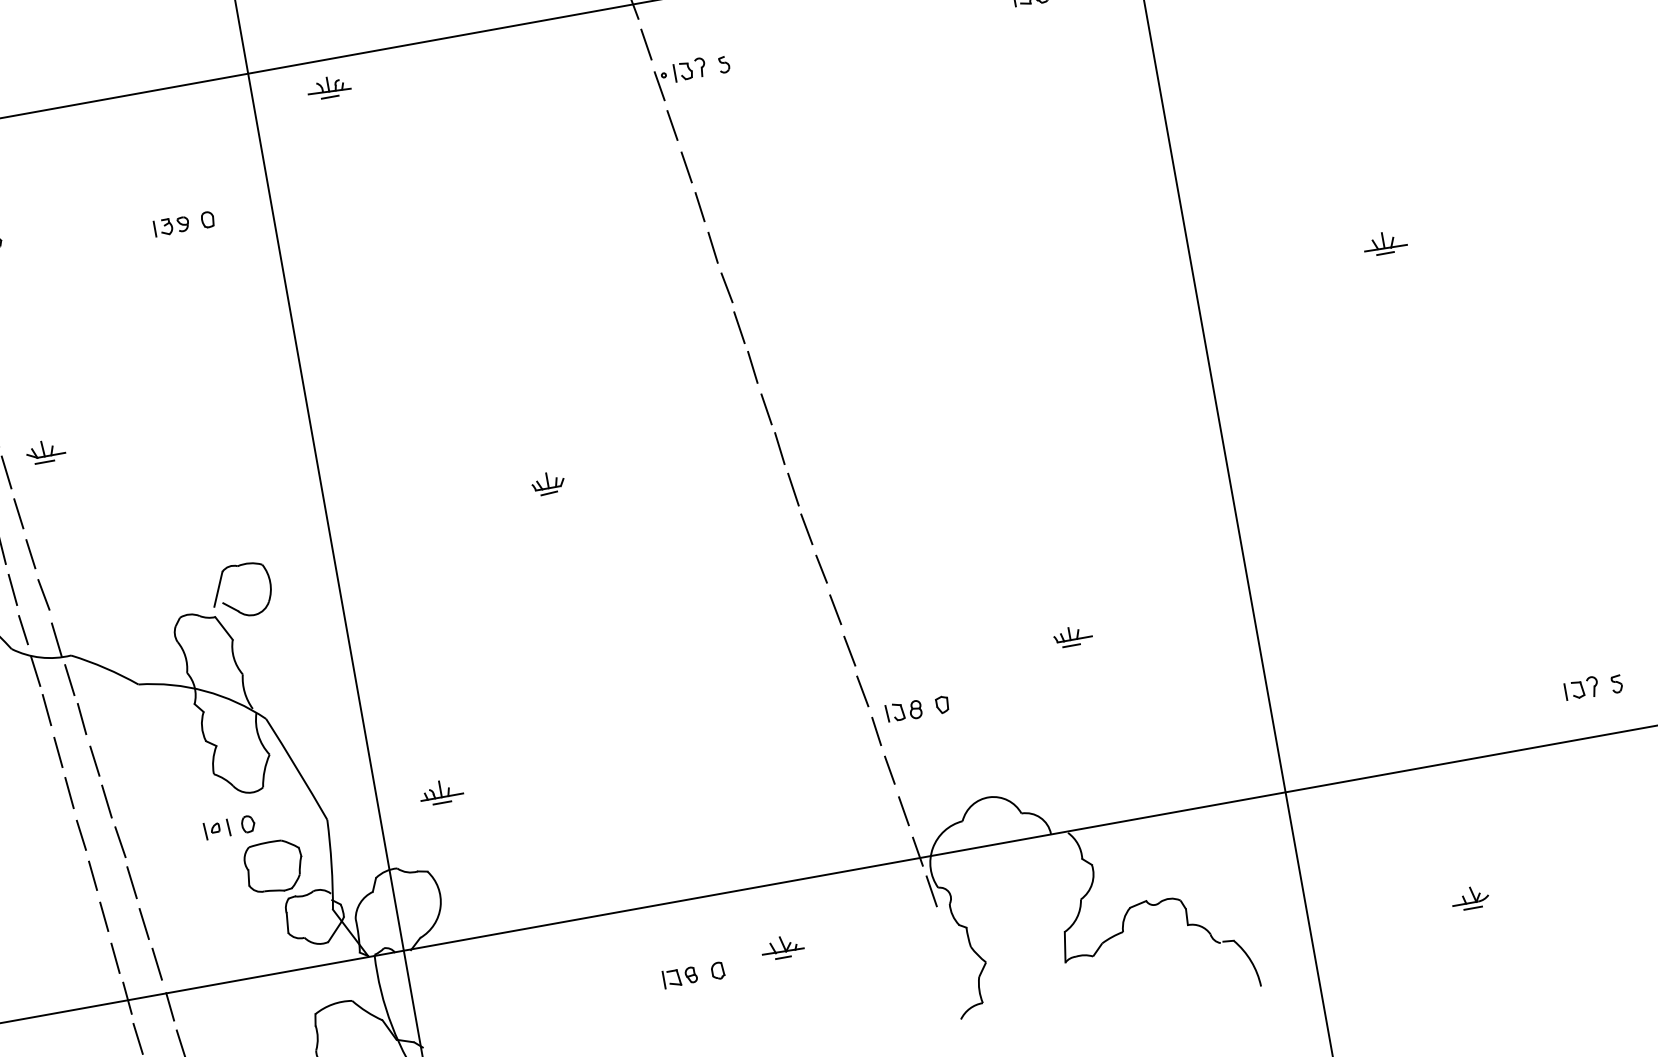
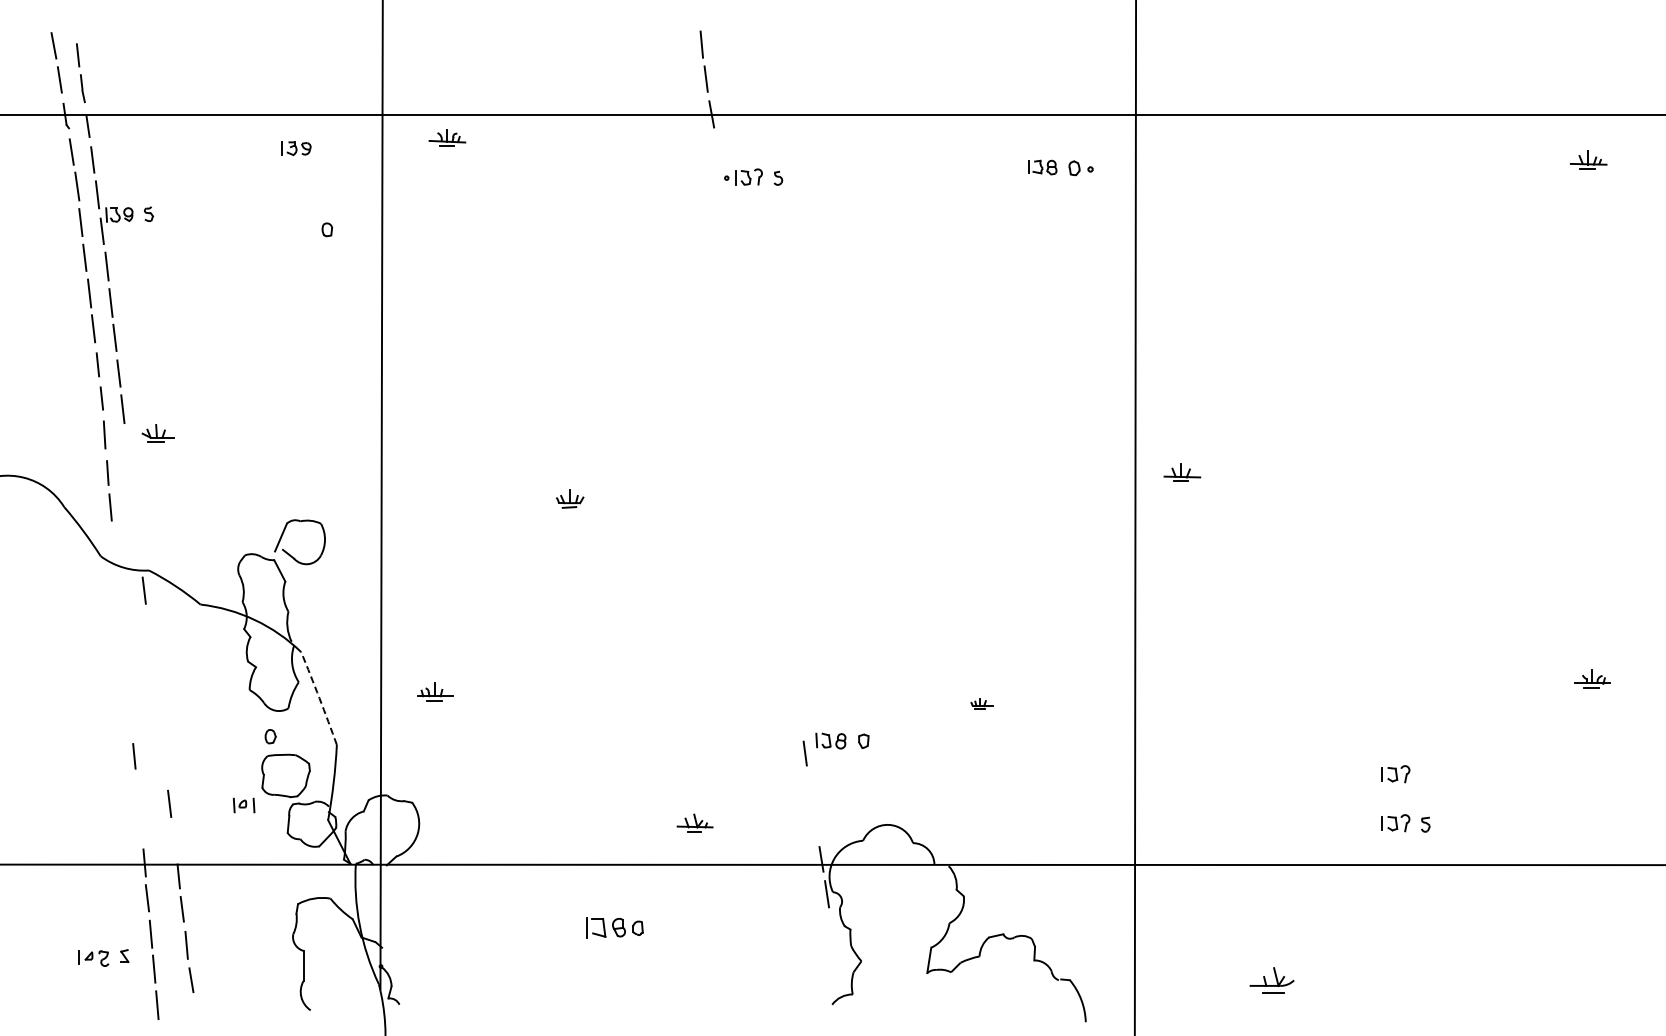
line: (646, 45) -> (716, 150), removed
line: (659, 86) -> (721, 186), removed
line: (672, 124) -> (726, 220), removed
line: (686, 167) -> (731, 257), removed
line: (699, 206) -> (736, 292), removed
part: (171, 225) -> (296, 148), moved
part: (1385, 242) -> (1182, 472), moved
line: (712, 248) -> (741, 328), removed
line: (727, 287) -> (747, 363), removed
line: (739, 327) -> (751, 398), removed
line: (752, 366) -> (756, 432), removed
line: (767, 409) -> (762, 470), removed
line: (778, 448) -> (766, 504), removed
part: (44, 451) -> (157, 433), moved
line: (793, 489) -> (772, 540), removed
line: (18, 512) -> (126, 444), removed
line: (806, 529) -> (777, 575), removed
line: (30, 554) -> (130, 480), removed
line: (821, 568) -> (783, 610), removed
line: (43, 595) -> (135, 516), removed
line: (835, 609) -> (789, 646), removed
line: (22, 630) -> (112, 542), removed
part: (1571, 631) -> (1395, 774), added
part: (1072, 637) -> (981, 704), size x0.7
line: (56, 639) -> (139, 555), removed
line: (849, 650) -> (794, 682), removed
line: (34, 671) -> (116, 578), removed
line: (862, 691) -> (799, 718), removed
line: (46, 710) -> (120, 612), removed
line: (81, 718) -> (148, 624), removed
line: (57, 752) -> (123, 648), removed
line: (94, 761) -> (152, 661), removed
arc: (297, 769) -> (319, 698), solid -> dashed
line: (889, 770) -> (810, 787), removed
part: (441, 791) -> (435, 691), moved
line: (69, 793) -> (127, 684), removed
line: (106, 801) -> (156, 696), removed
line: (903, 811) -> (815, 823), removed
part: (216, 829) -> (243, 805), moved
line: (80, 834) -> (130, 720), removed
line: (120, 842) -> (162, 732), removed
line: (131, 882) -> (165, 767), removed
part: (1470, 897) -> (1272, 979), size x1.4
line: (104, 916) -> (137, 791), removed
part: (781, 946) -> (694, 822), moved
line: (115, 957) -> (140, 827), removed
line: (156, 963) -> (173, 838), removed
part: (679, 976) -> (605, 927), size x1.4

